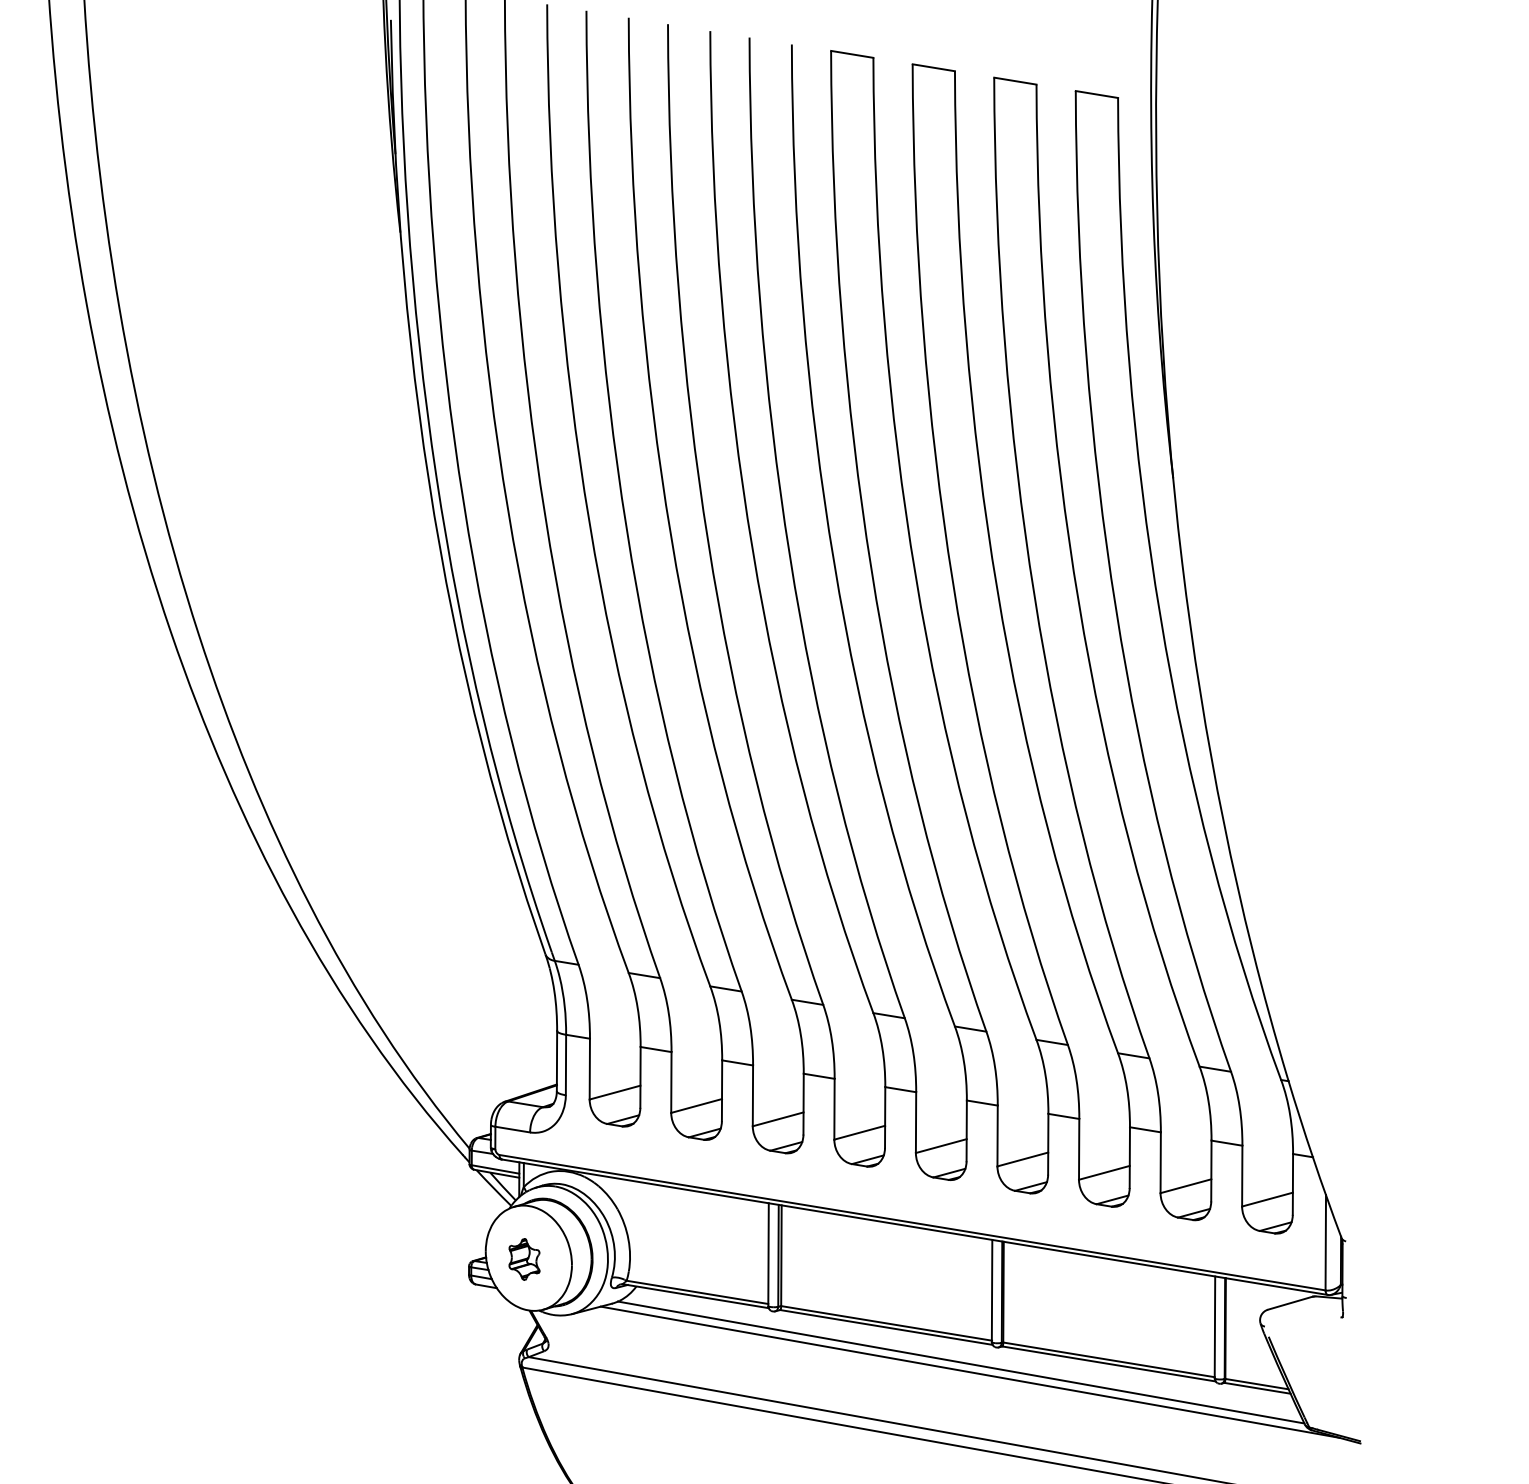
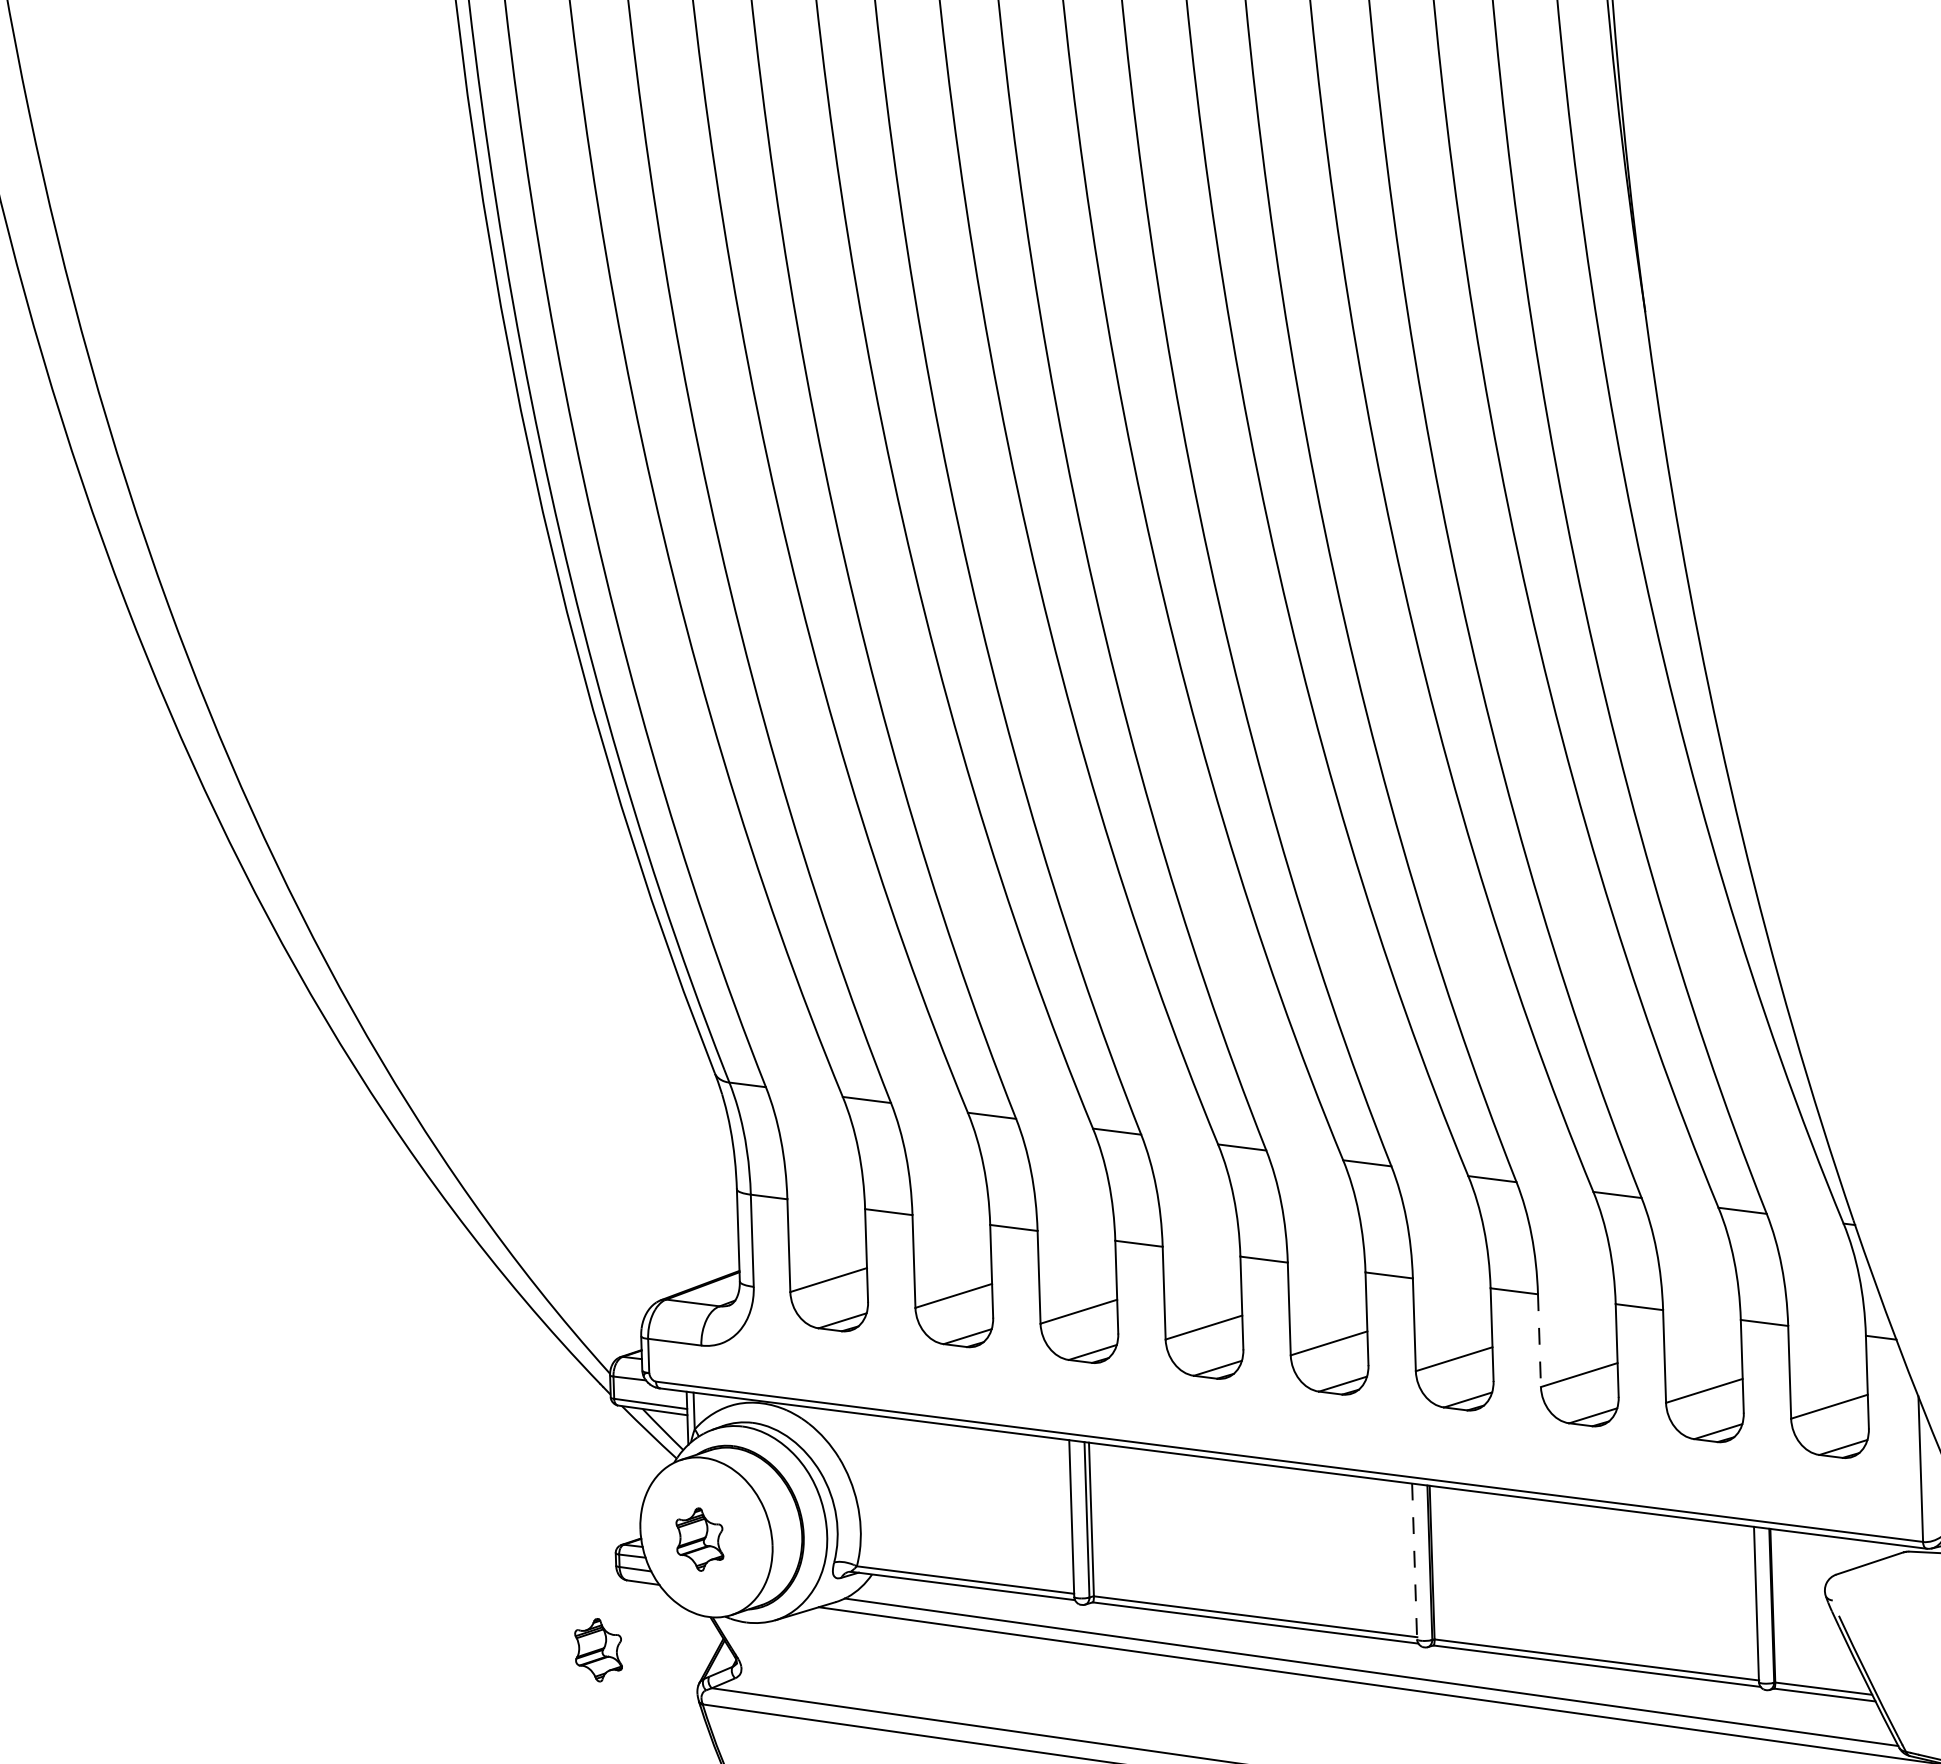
line: (1079, 1149) -> (1540, 1340), solid -> dashed
line: (992, 1291) -> (1415, 1562), solid -> dashed
part: (455, 1329) -> (598, 1650), added

